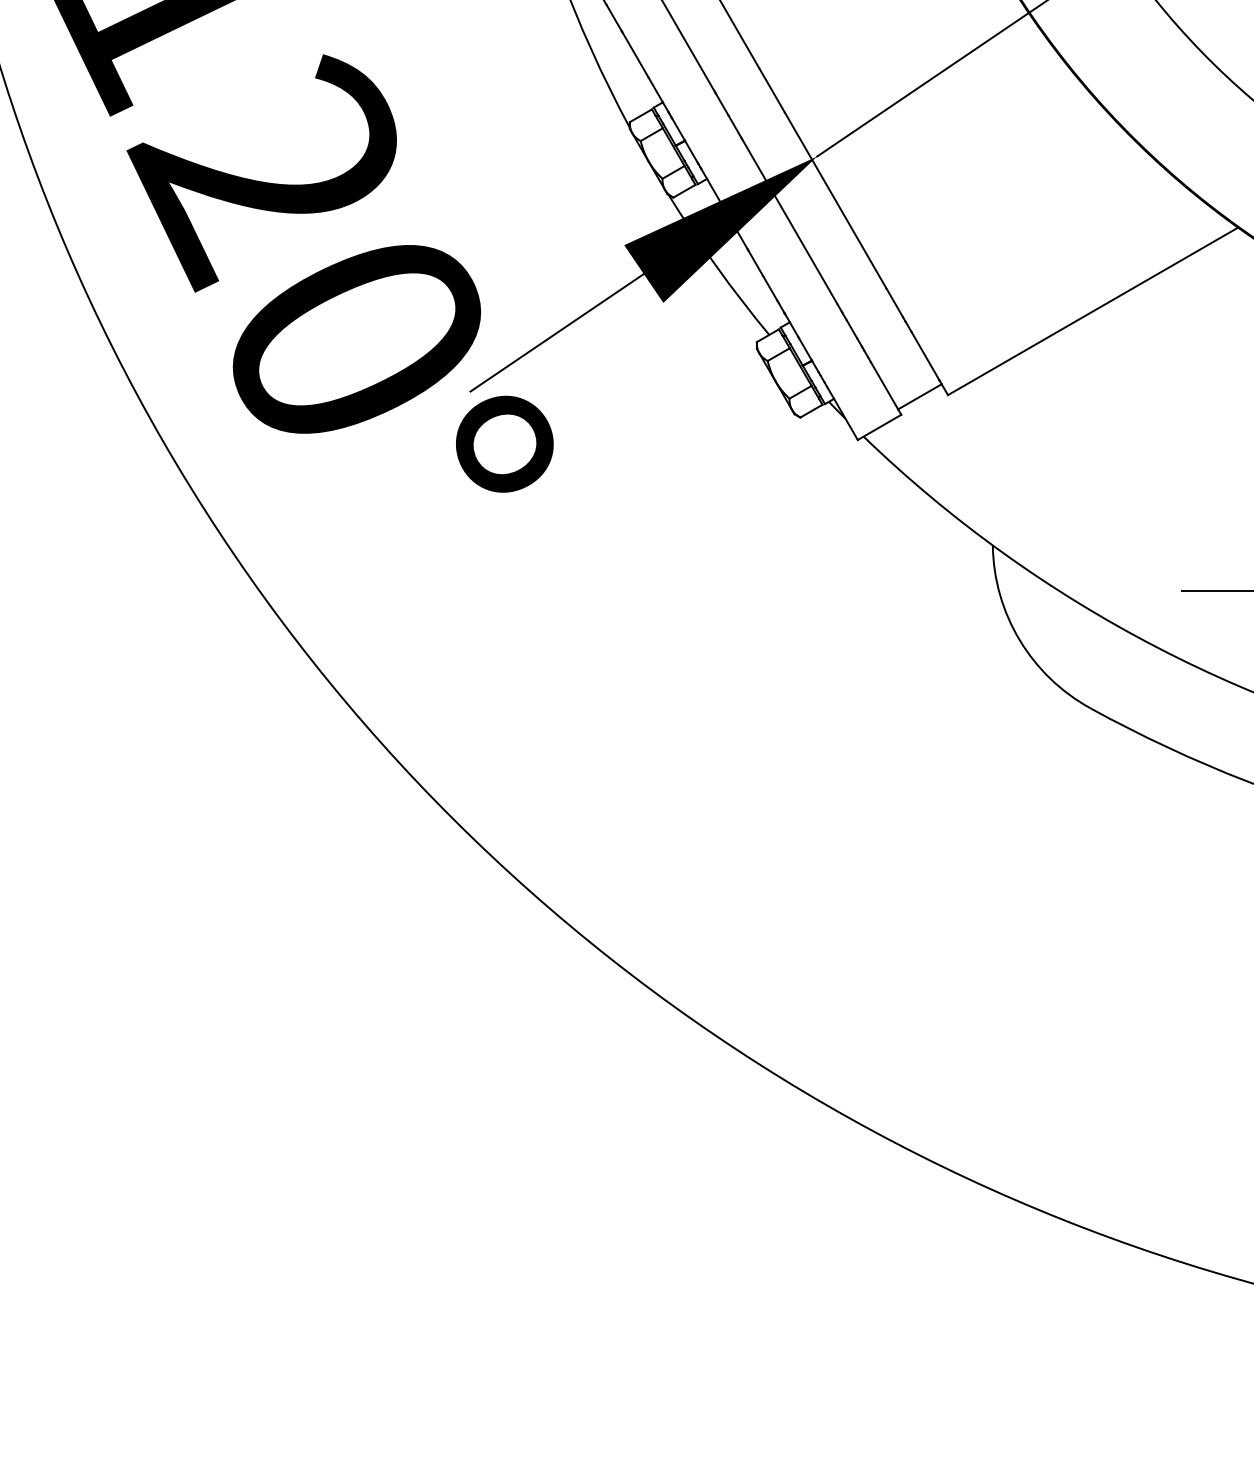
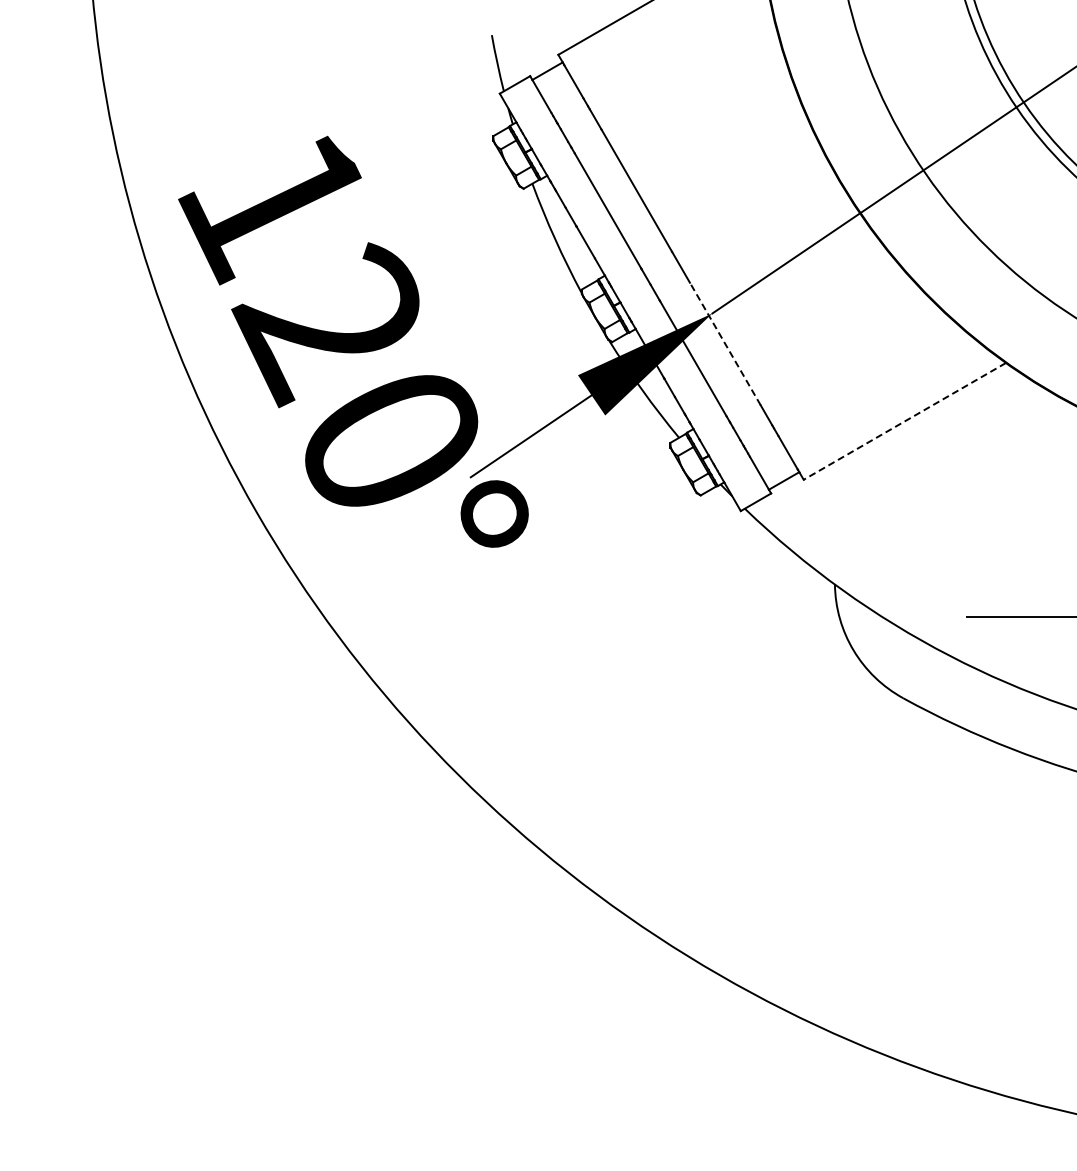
line: (835, 199) -> (725, 343), solid -> dashed
line: (1092, 311) -> (904, 421), solid -> dashed

